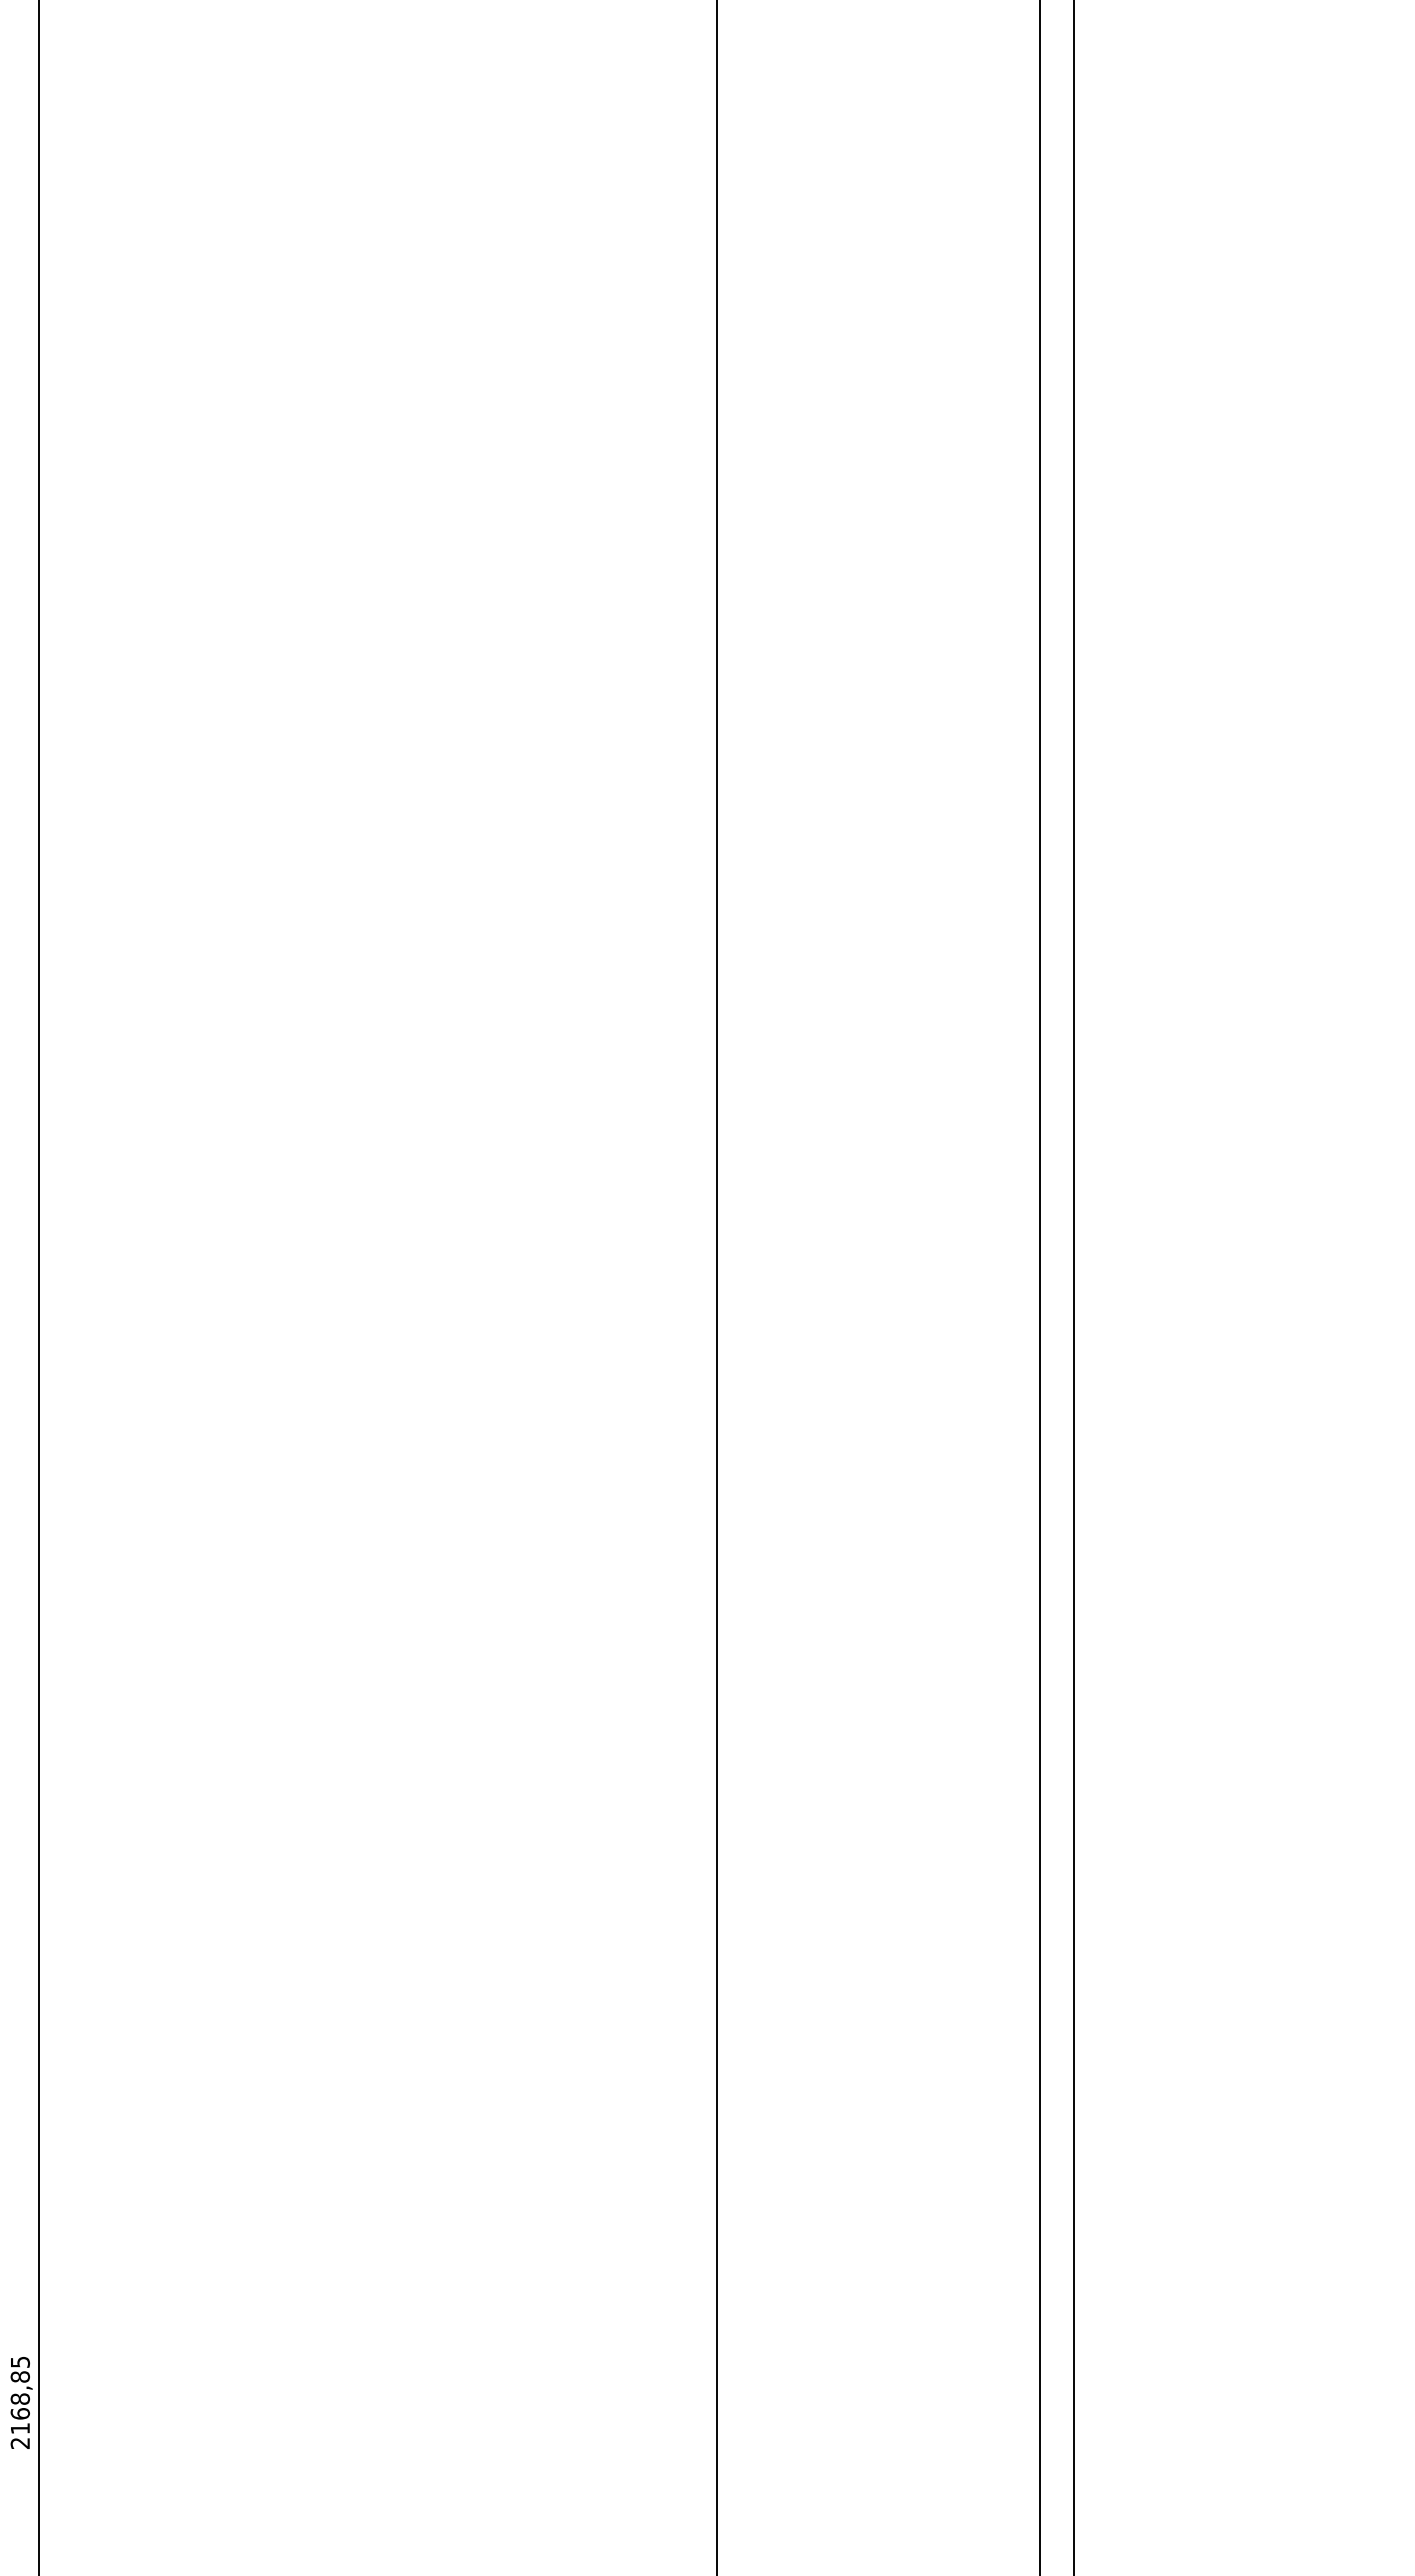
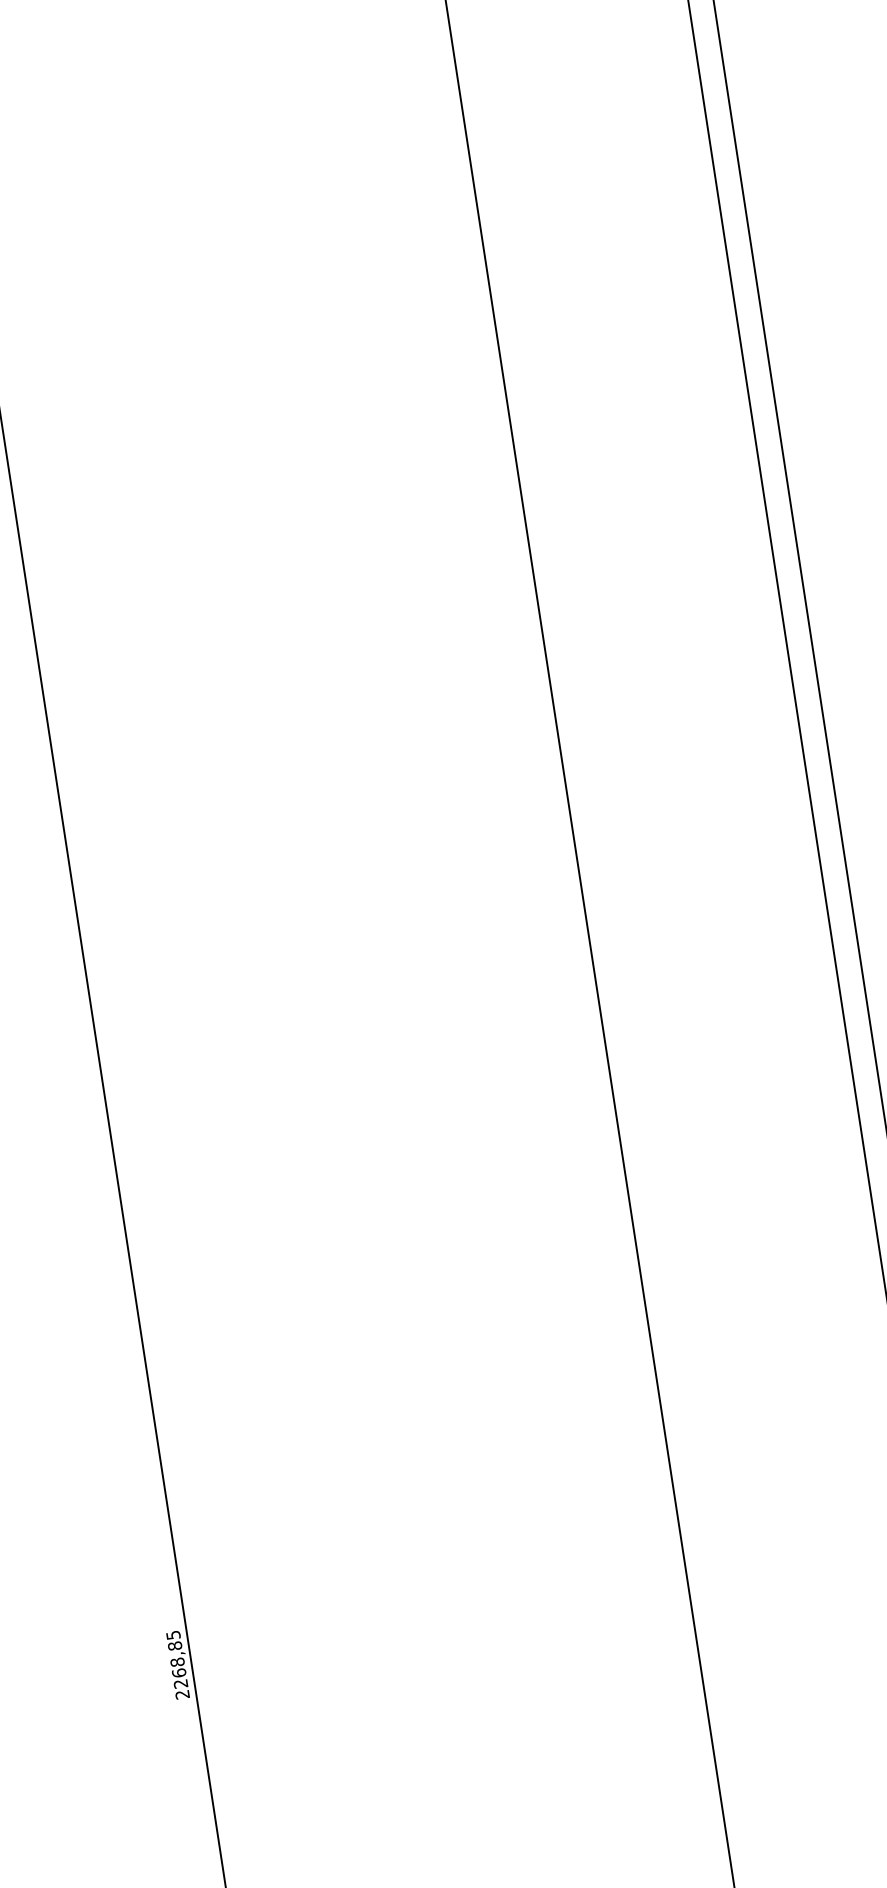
text: (19, 2428) -> (180, 1683), 2168,85 -> 2268,85

